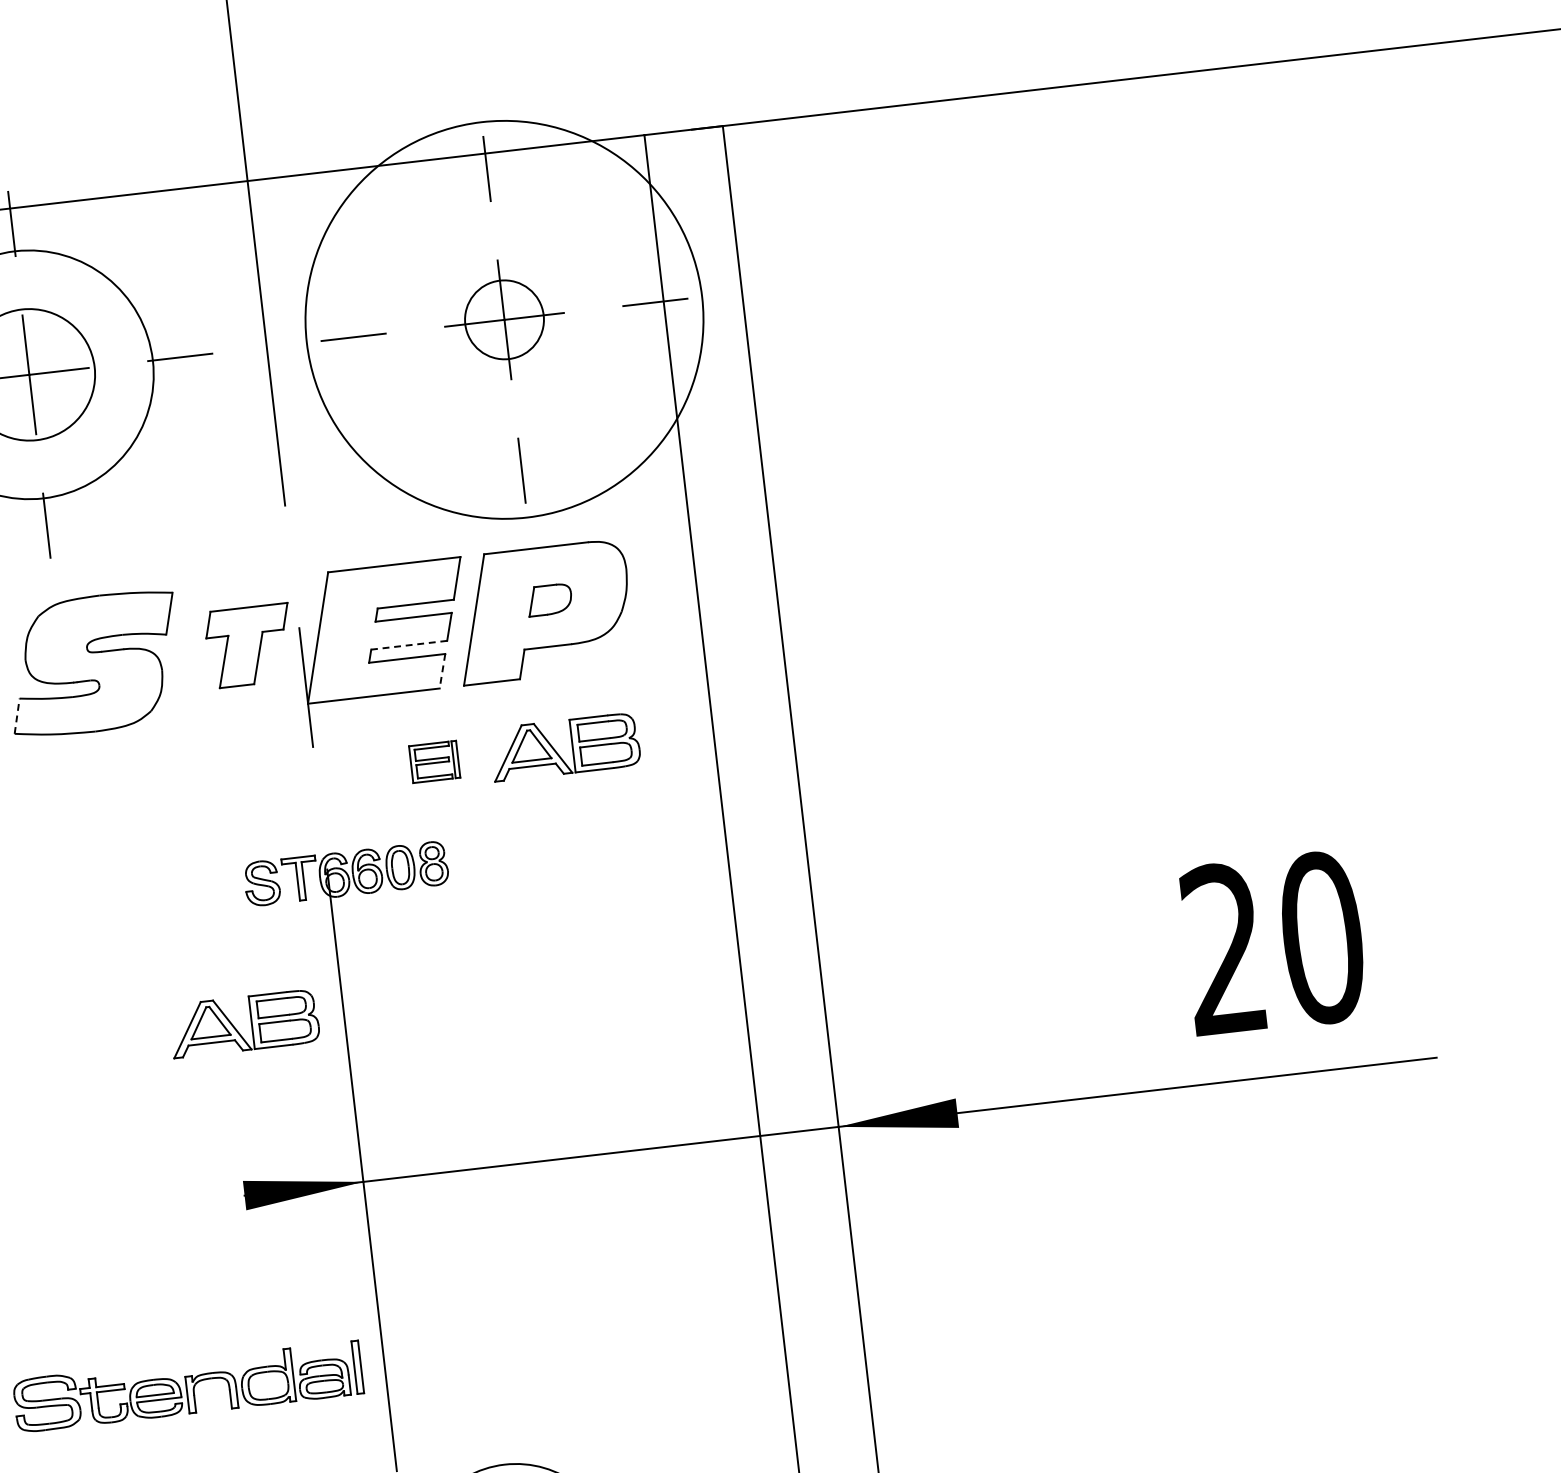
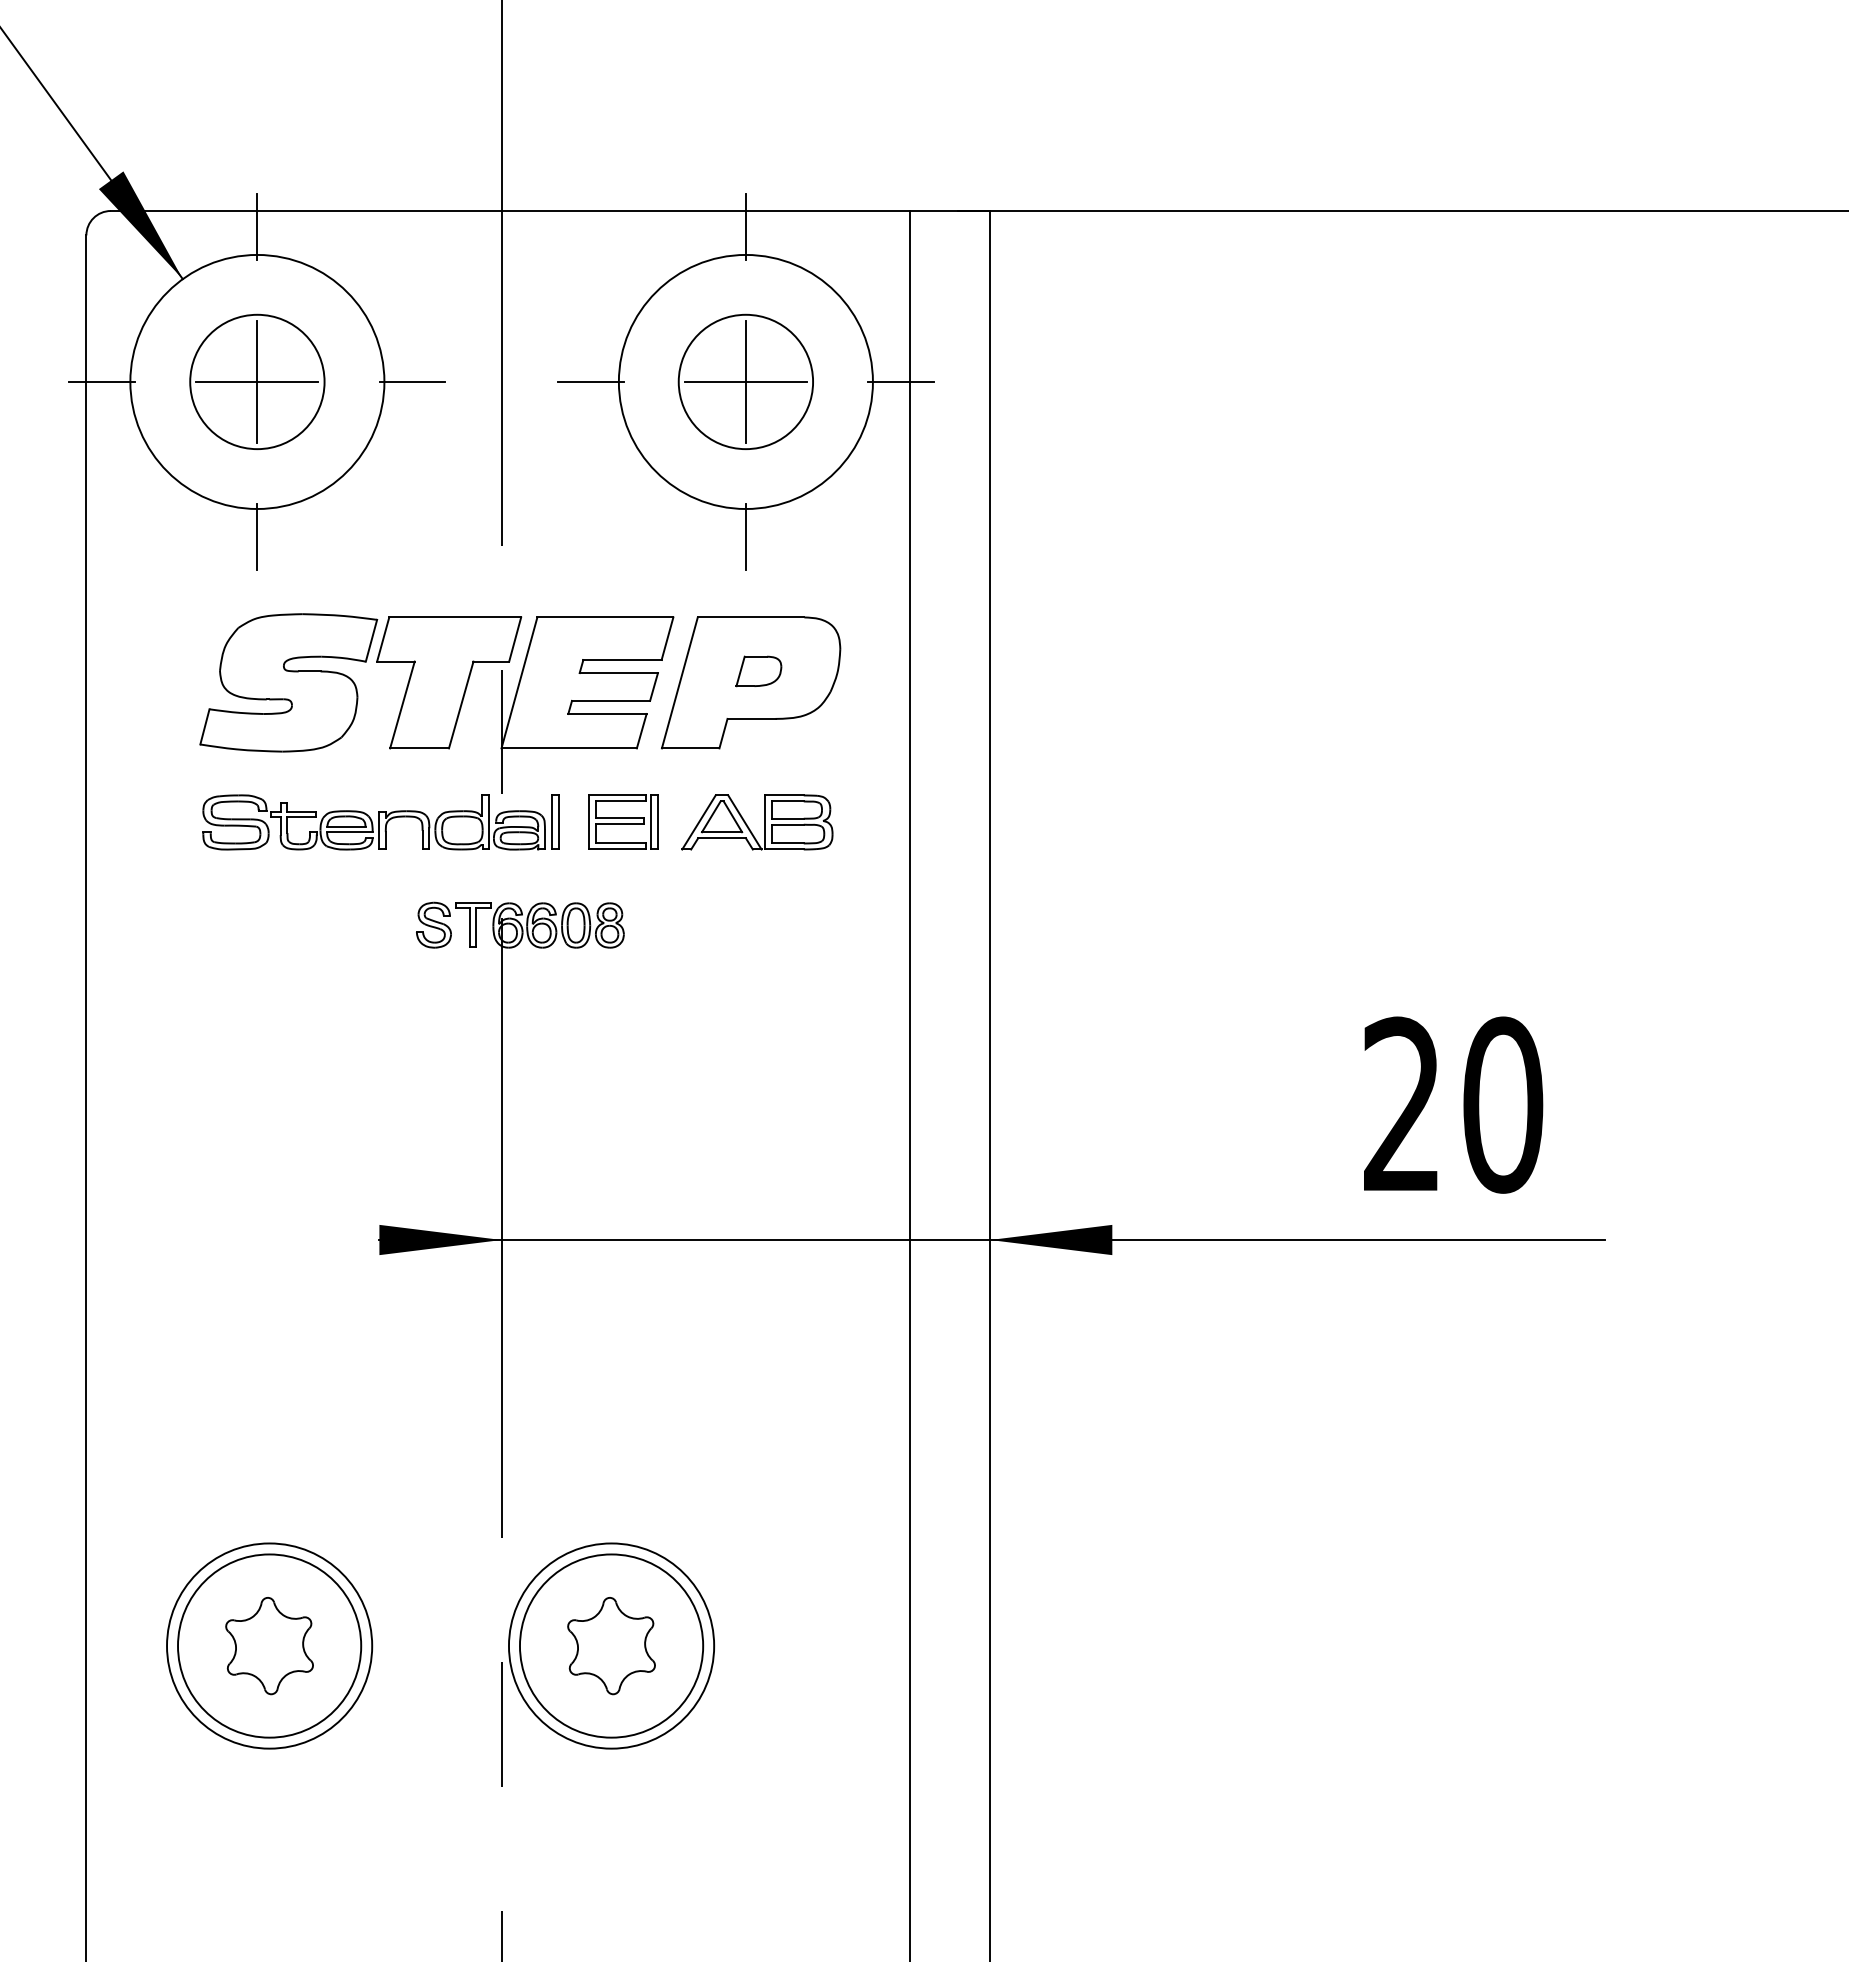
circle: (504, 319) -> (745, 381), size x0.62
circle: (504, 319) -> (745, 381), size x1.67
line: (408, 644) -> (610, 700), dashed -> solid
part: (250, 645) -> (449, 682), size x1.67
line: (442, 671) -> (641, 731), dashed -> solid
line: (17, 715) -> (205, 726), dashed -> solid
part: (434, 761) -> (623, 821), size x1.43
part: (251, 1022) -> (406, 1065), removed
part: (187, 1386) -> (380, 822), moved

